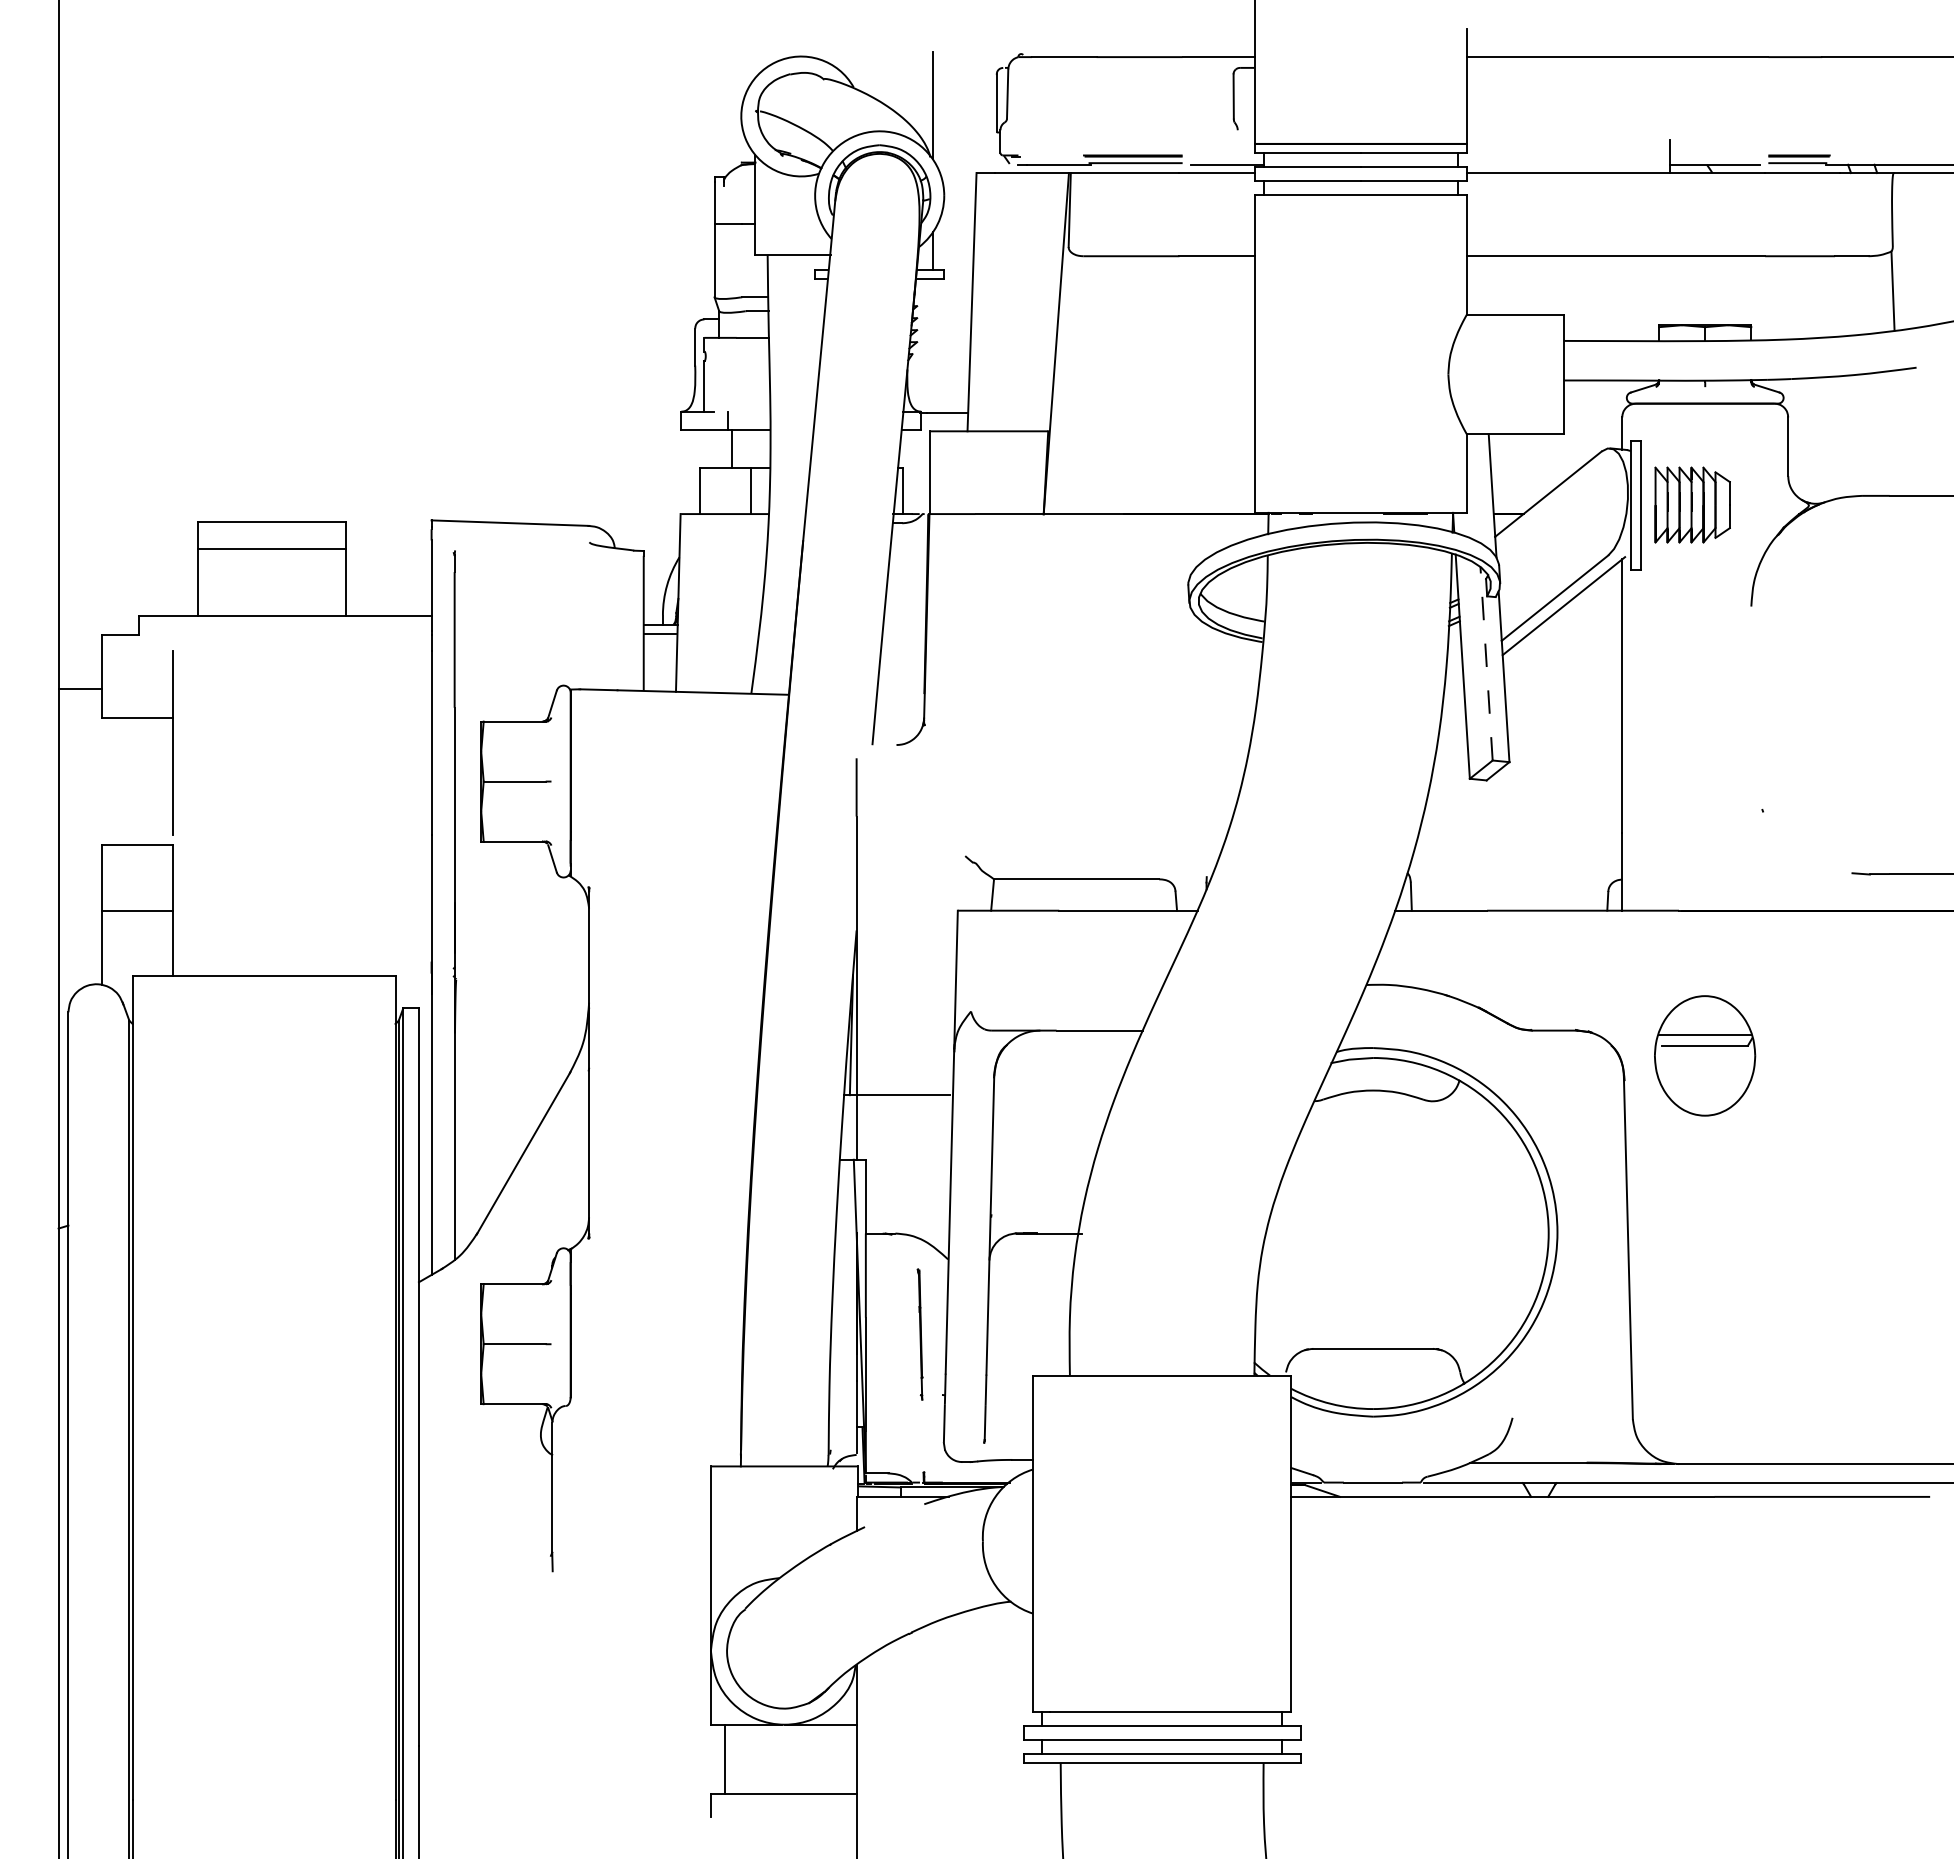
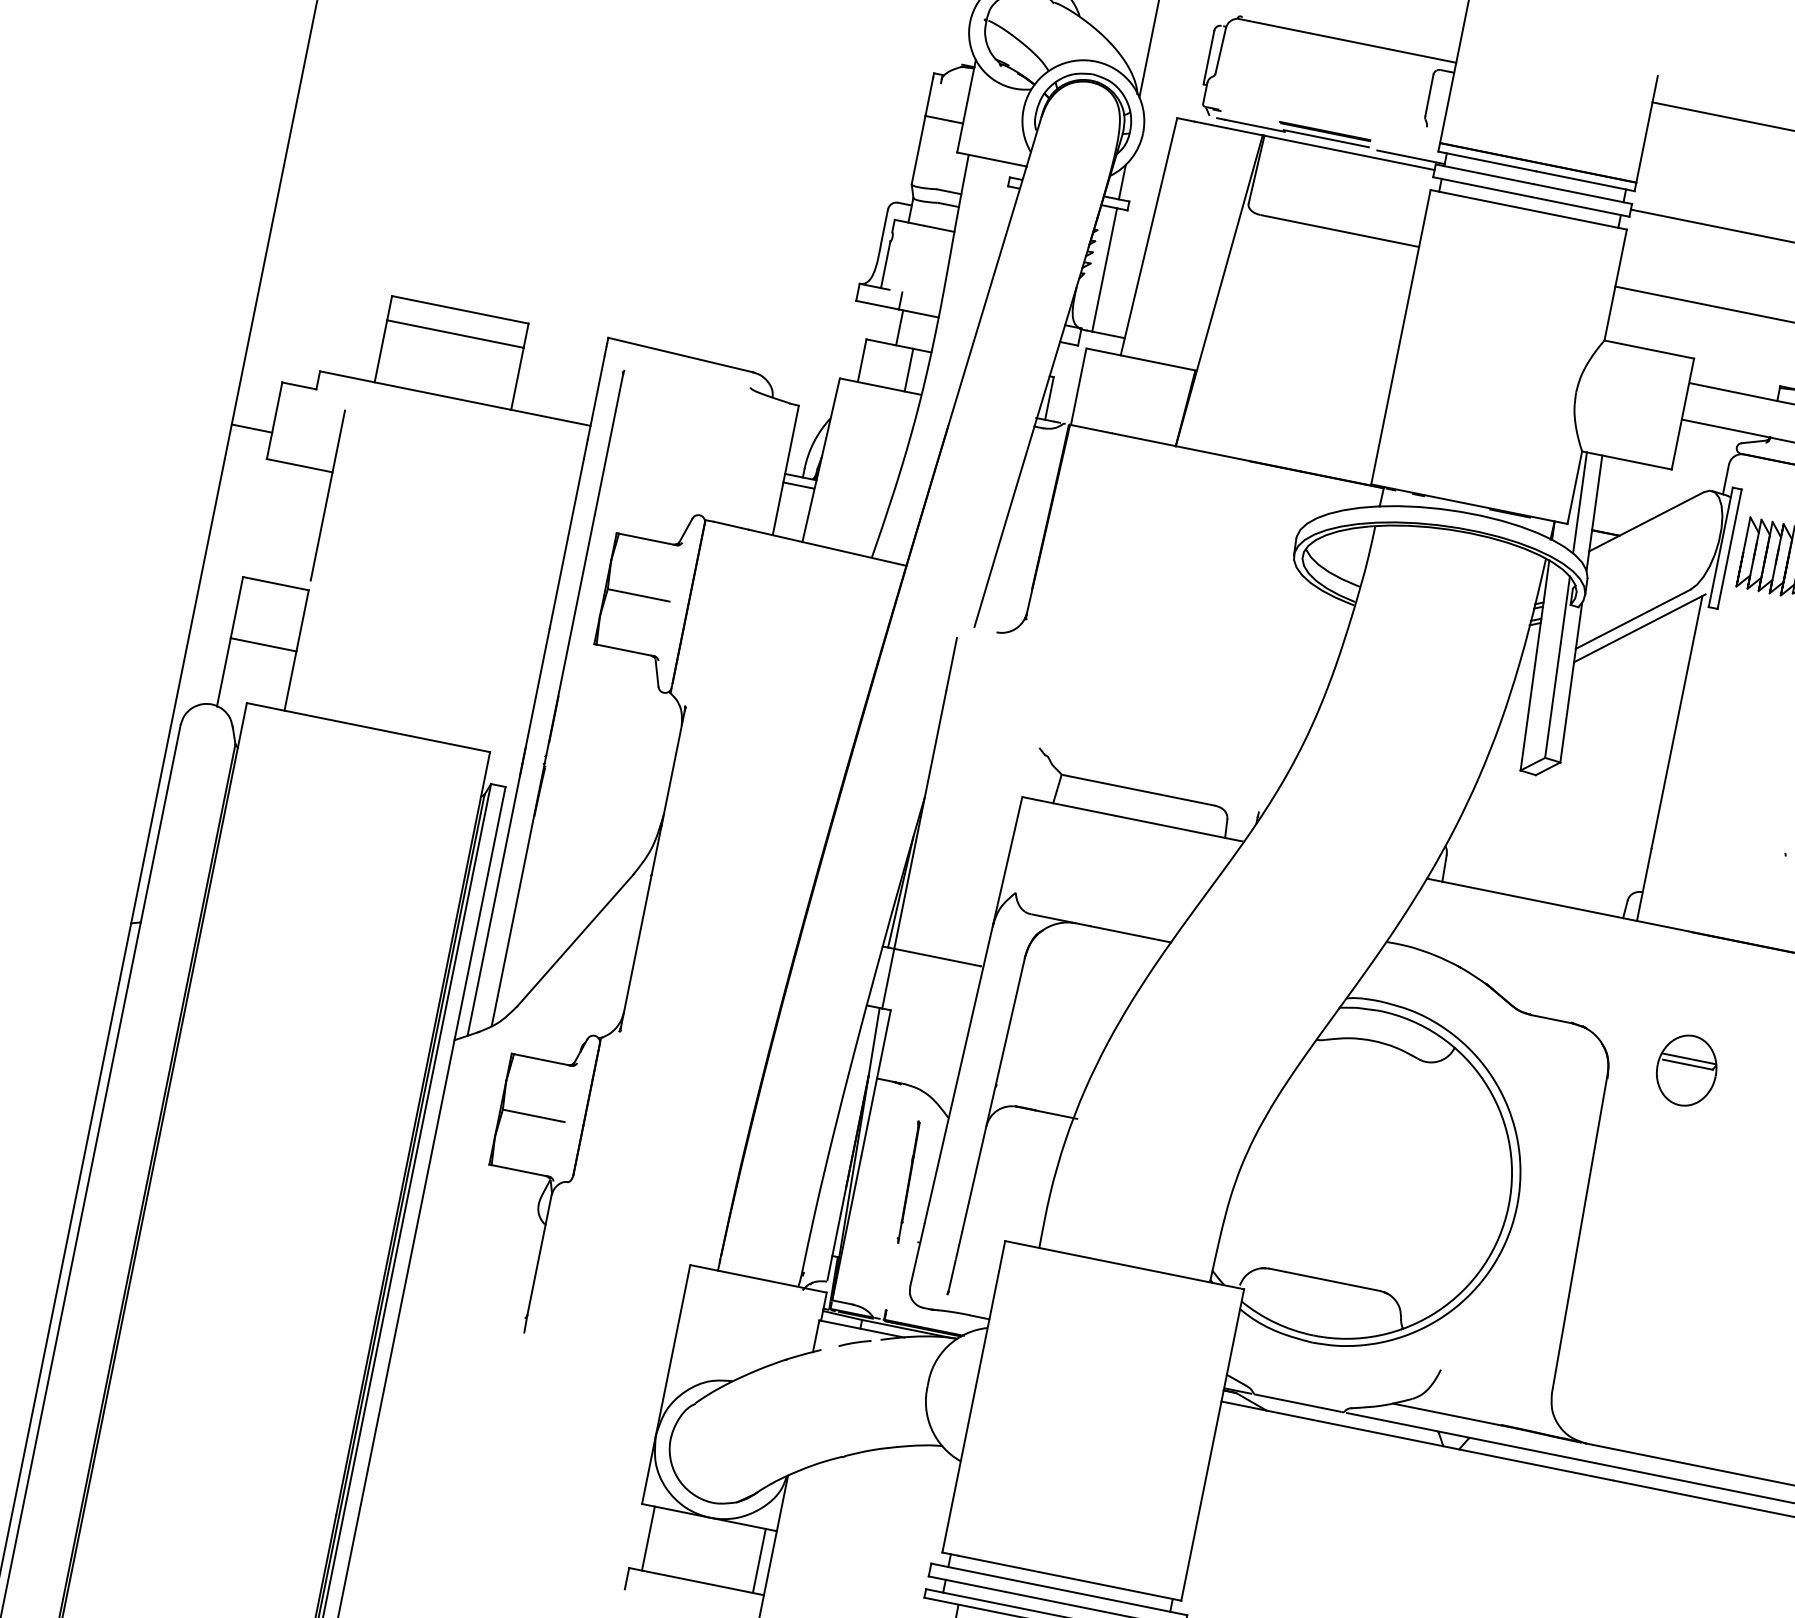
line: (932, 345) -> (1104, 269), added
line: (1475, 488) -> (1579, 503), added
line: (1486, 663) -> (1557, 666), dashed -> solid
part: (1705, 1055) -> (1686, 1070), size x0.62
line: (898, 1513) -> (855, 1343), added
line: (844, 1758) -> (759, 1560), added

